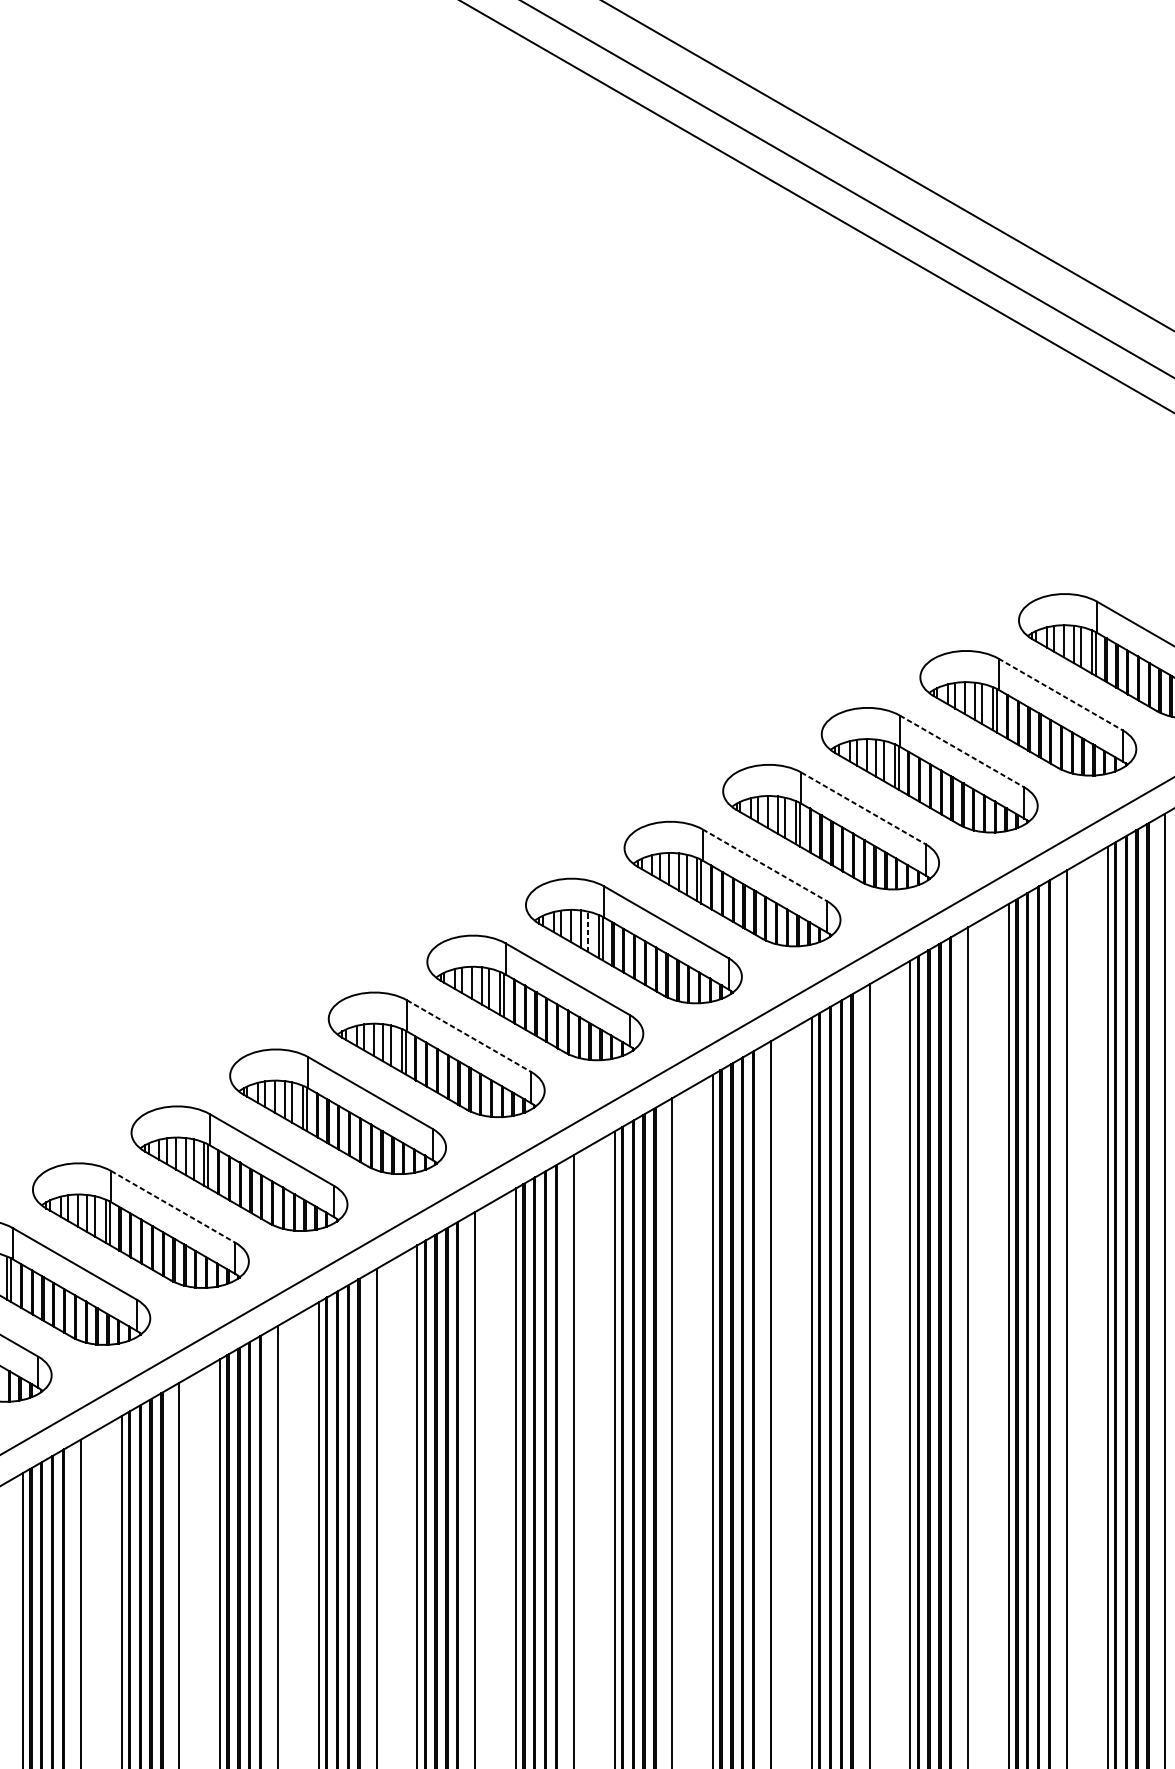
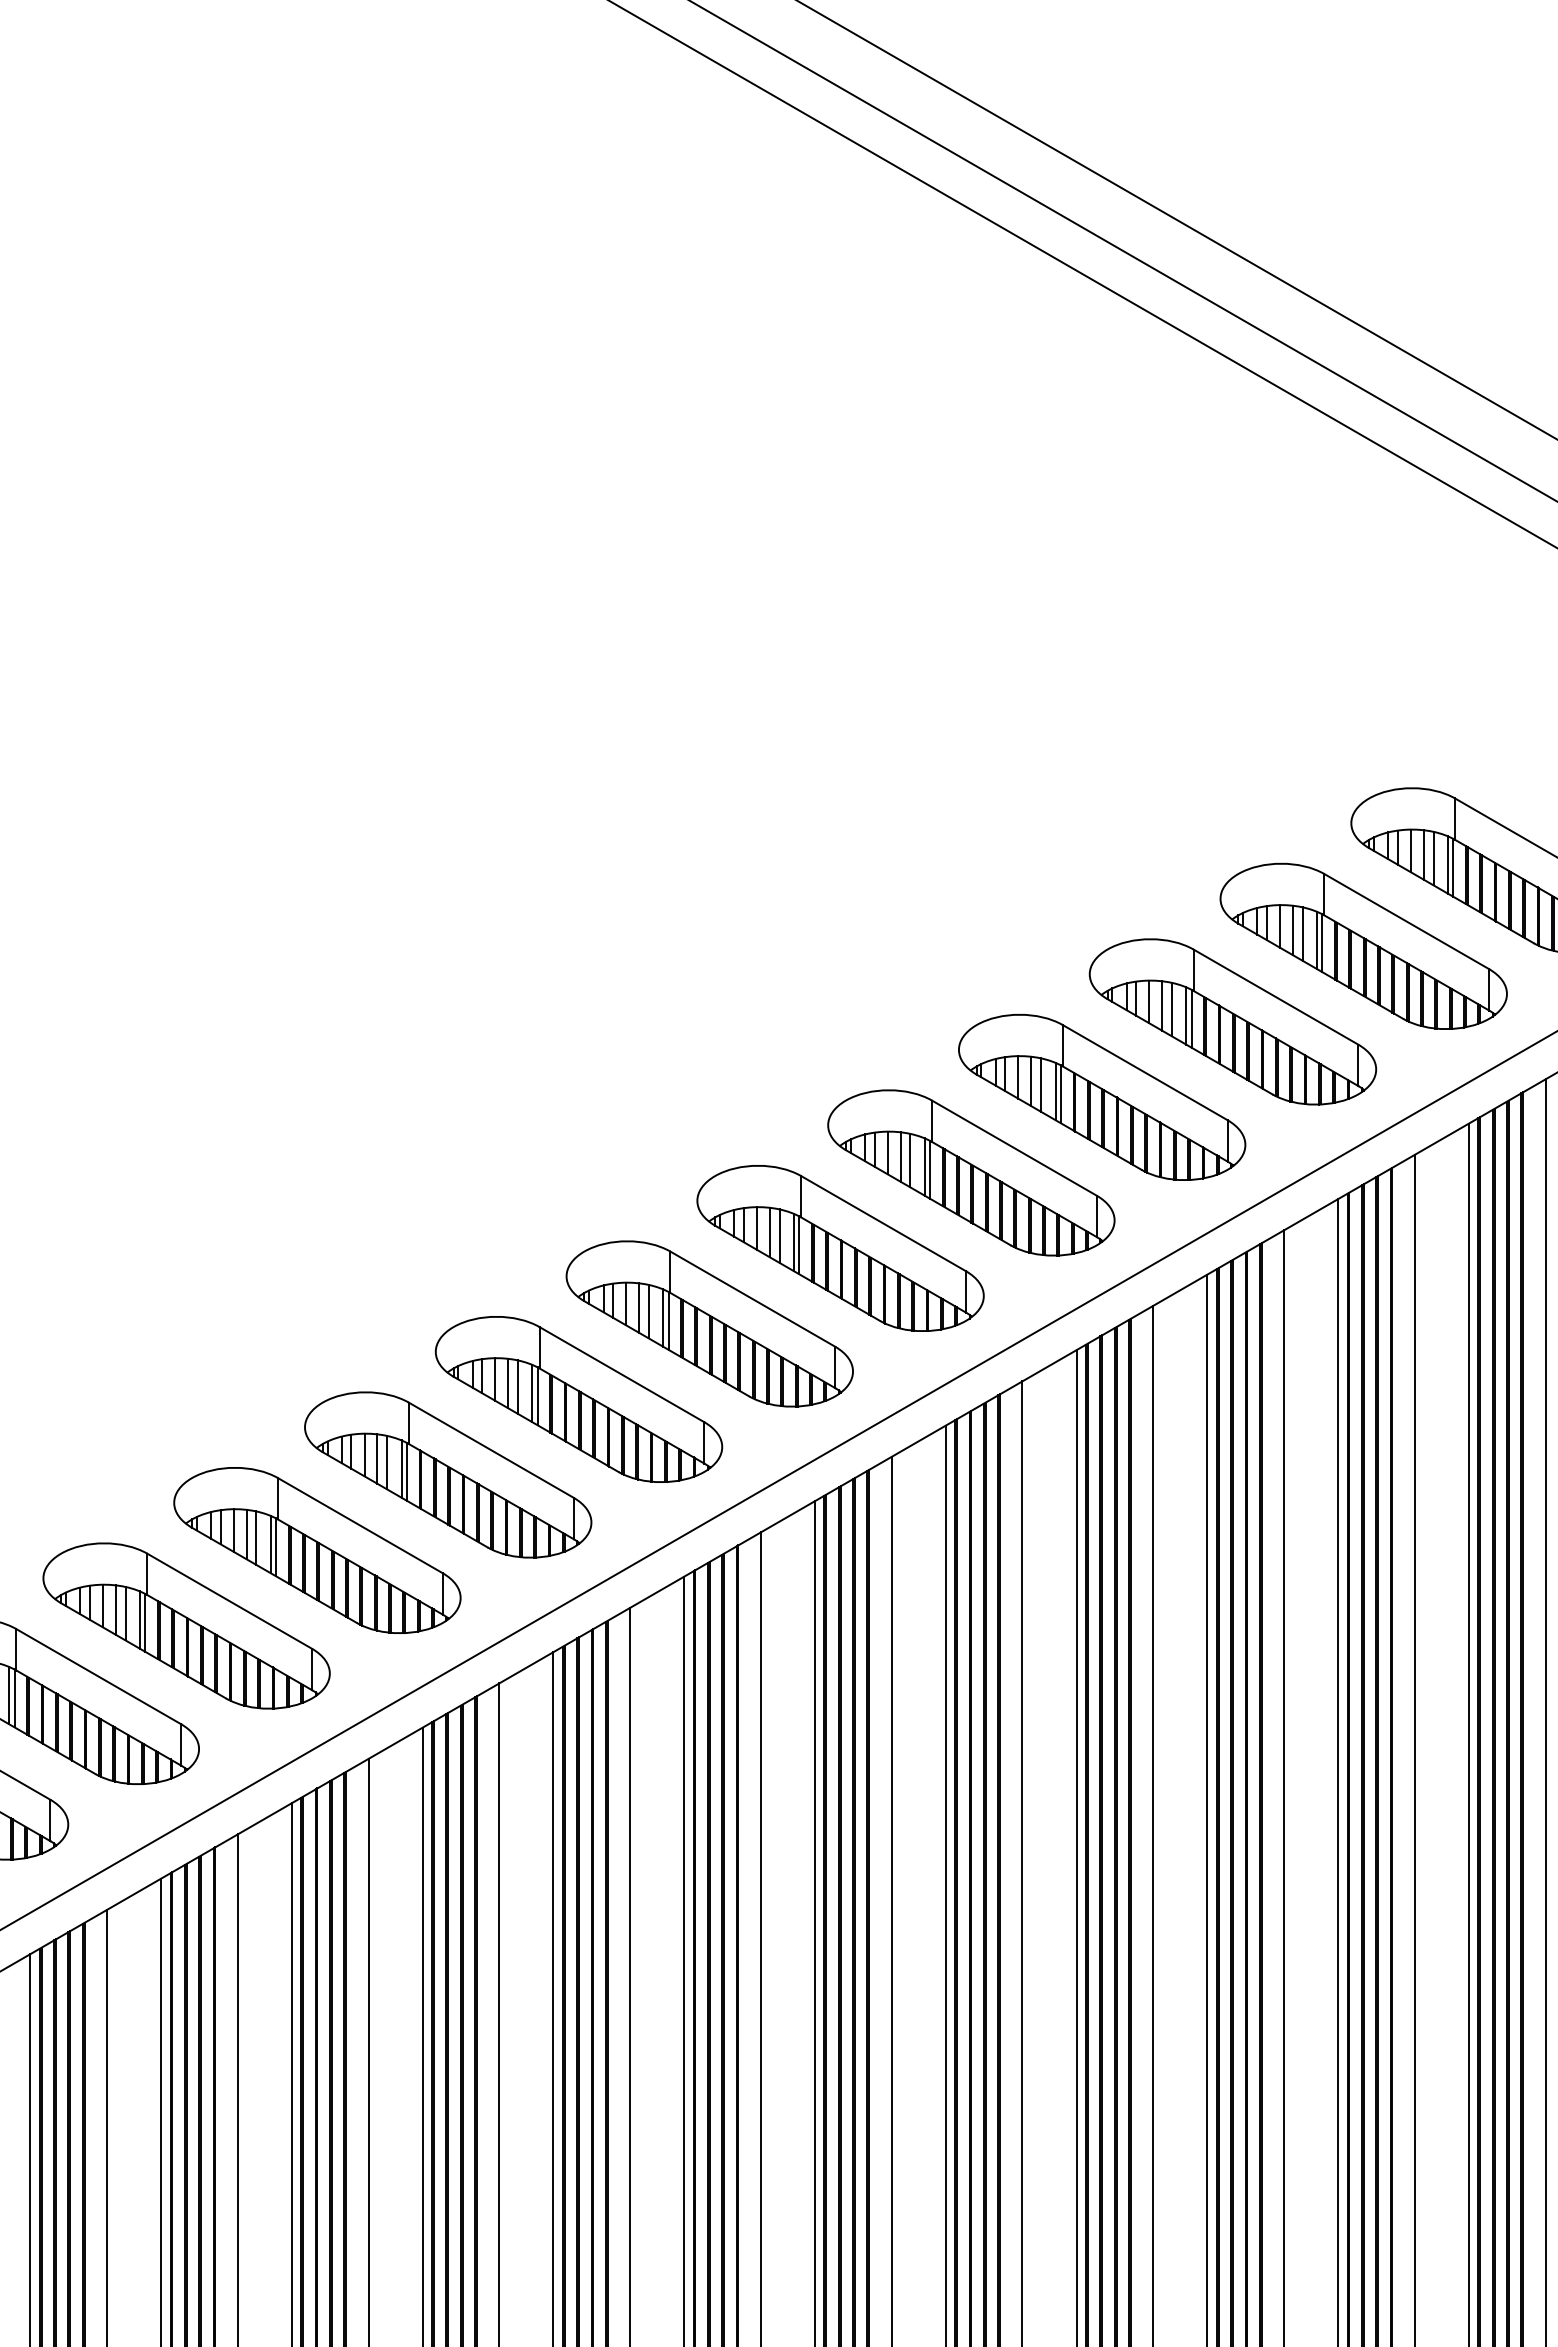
line: (1061, 694) -> (1407, 921), dashed -> solid
line: (962, 751) -> (1276, 997), dashed -> solid
line: (863, 808) -> (1145, 1072), dashed -> solid
line: (765, 865) -> (1014, 1148), dashed -> solid
line: (587, 931) -> (779, 1236), dashed -> solid
line: (469, 1036) -> (622, 1374), dashed -> solid
line: (173, 1207) -> (230, 1601), dashed -> solid

